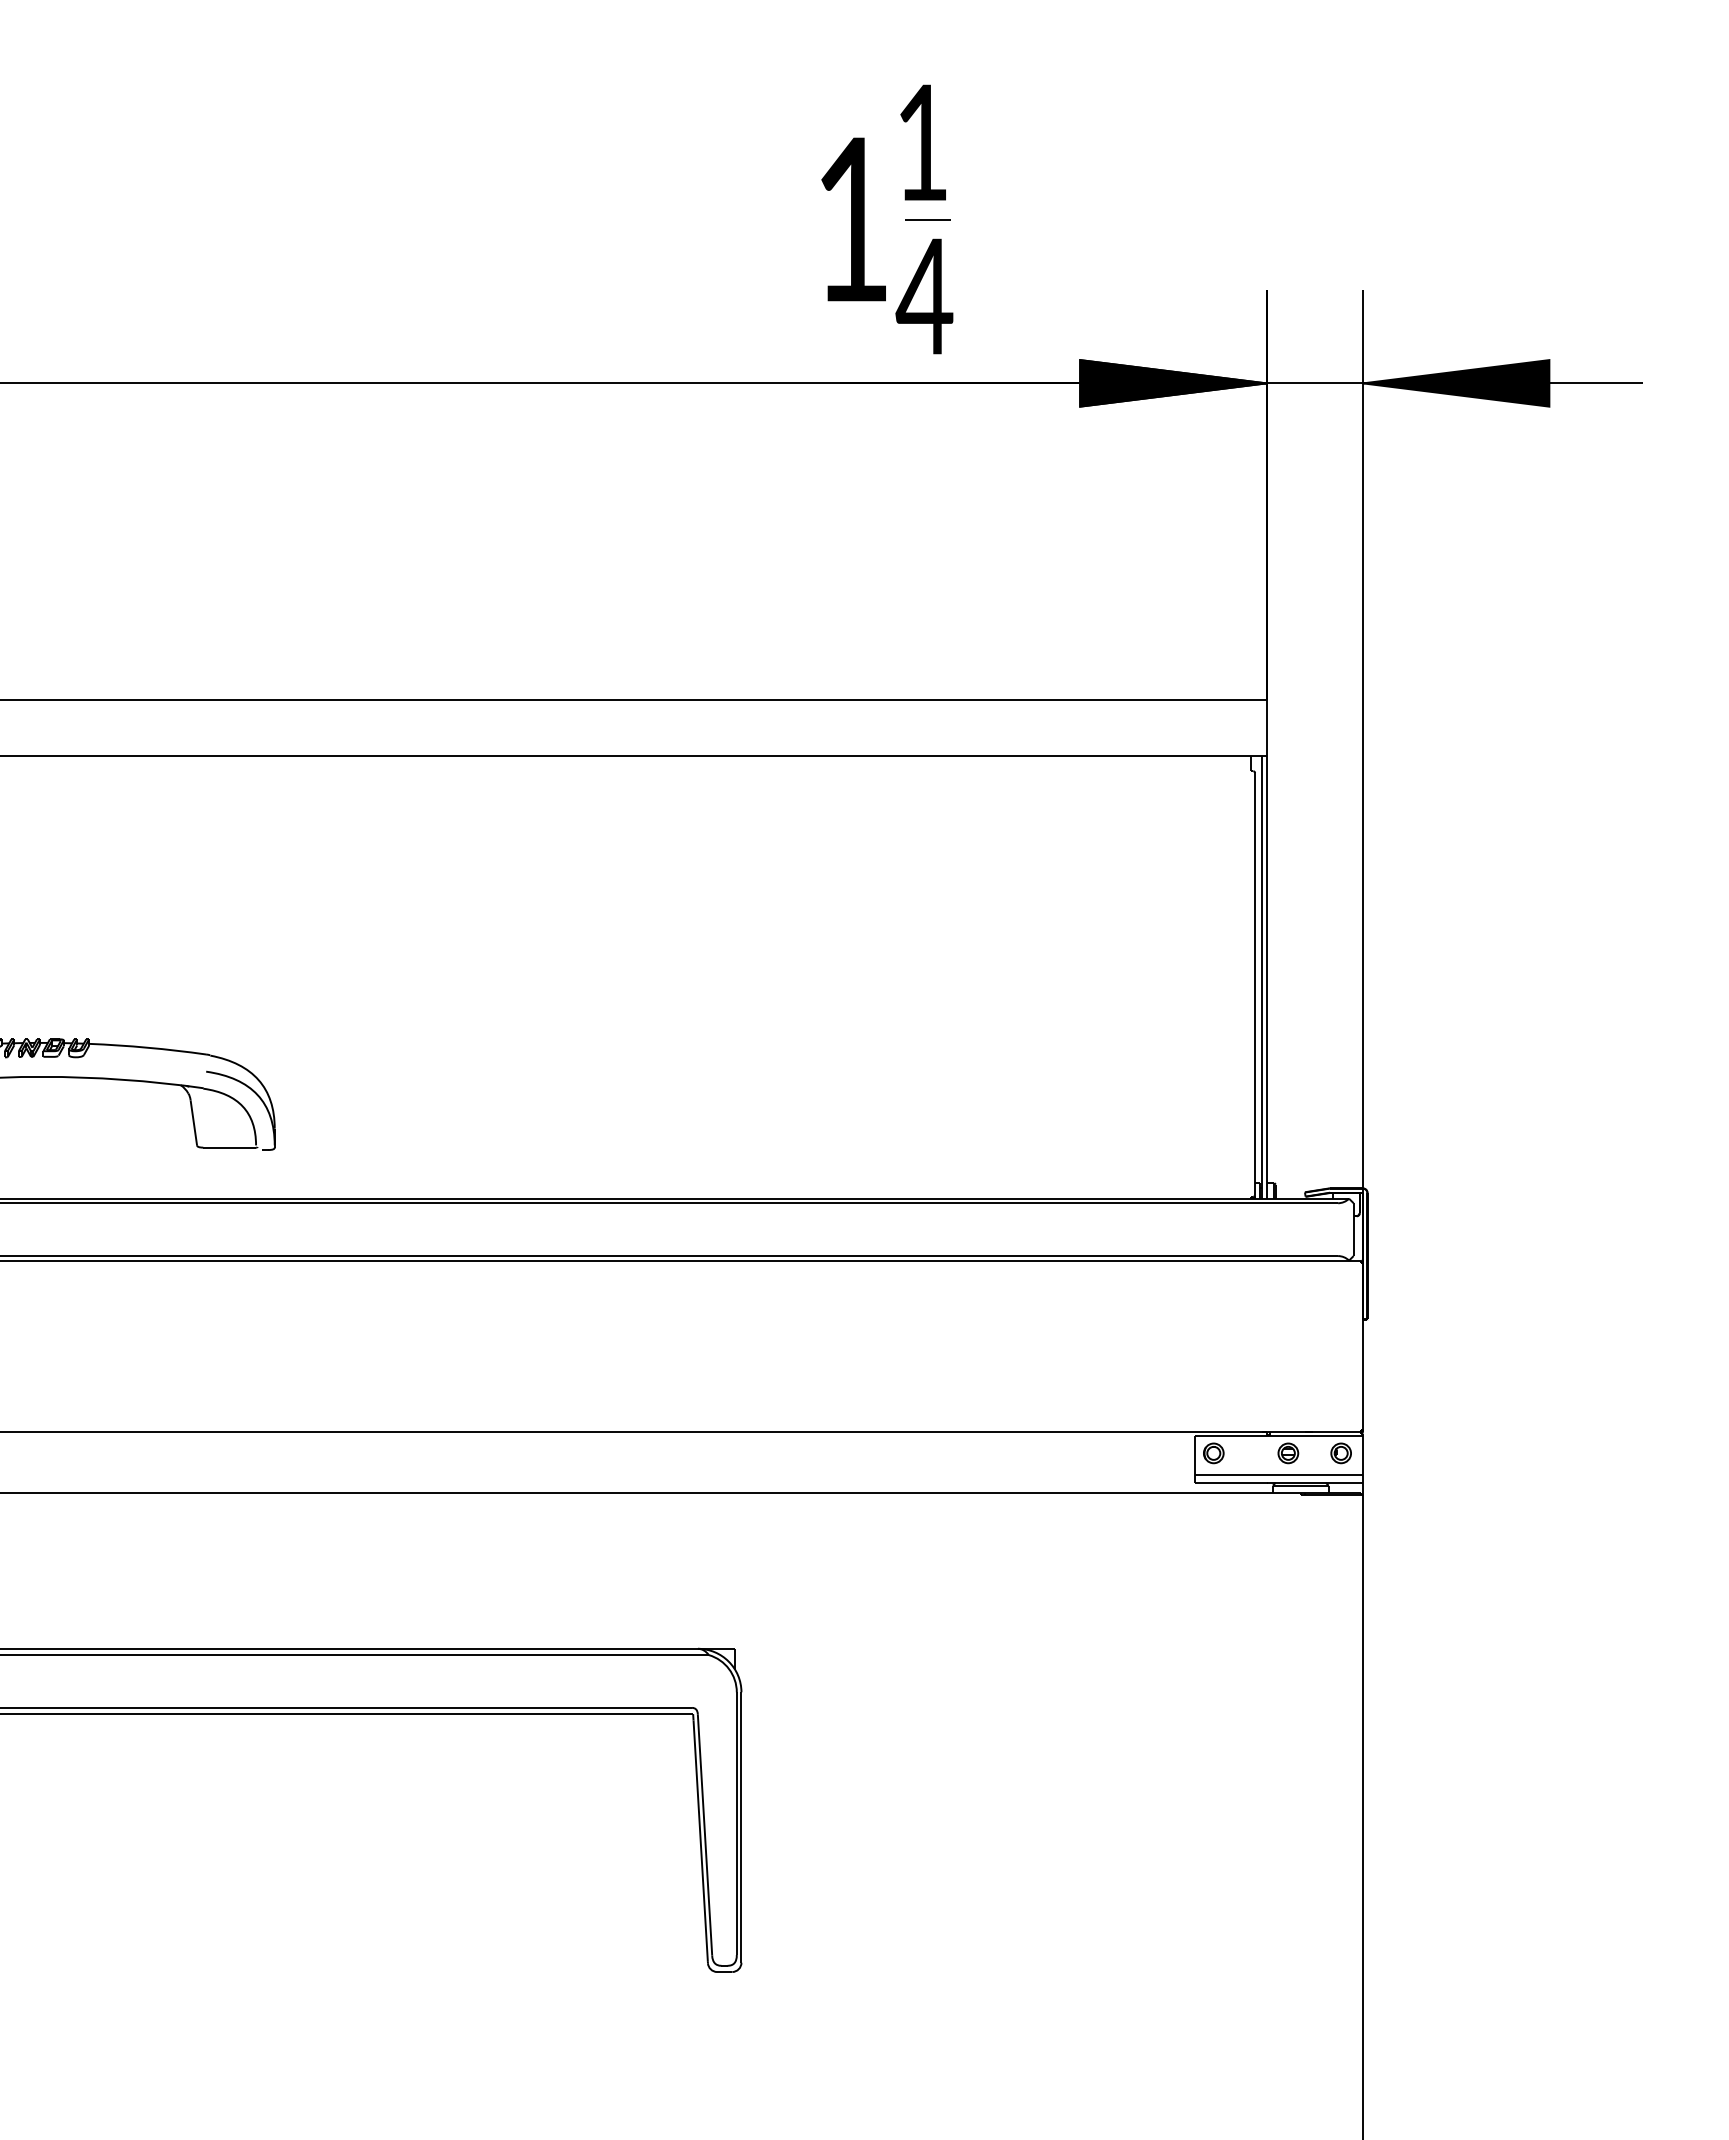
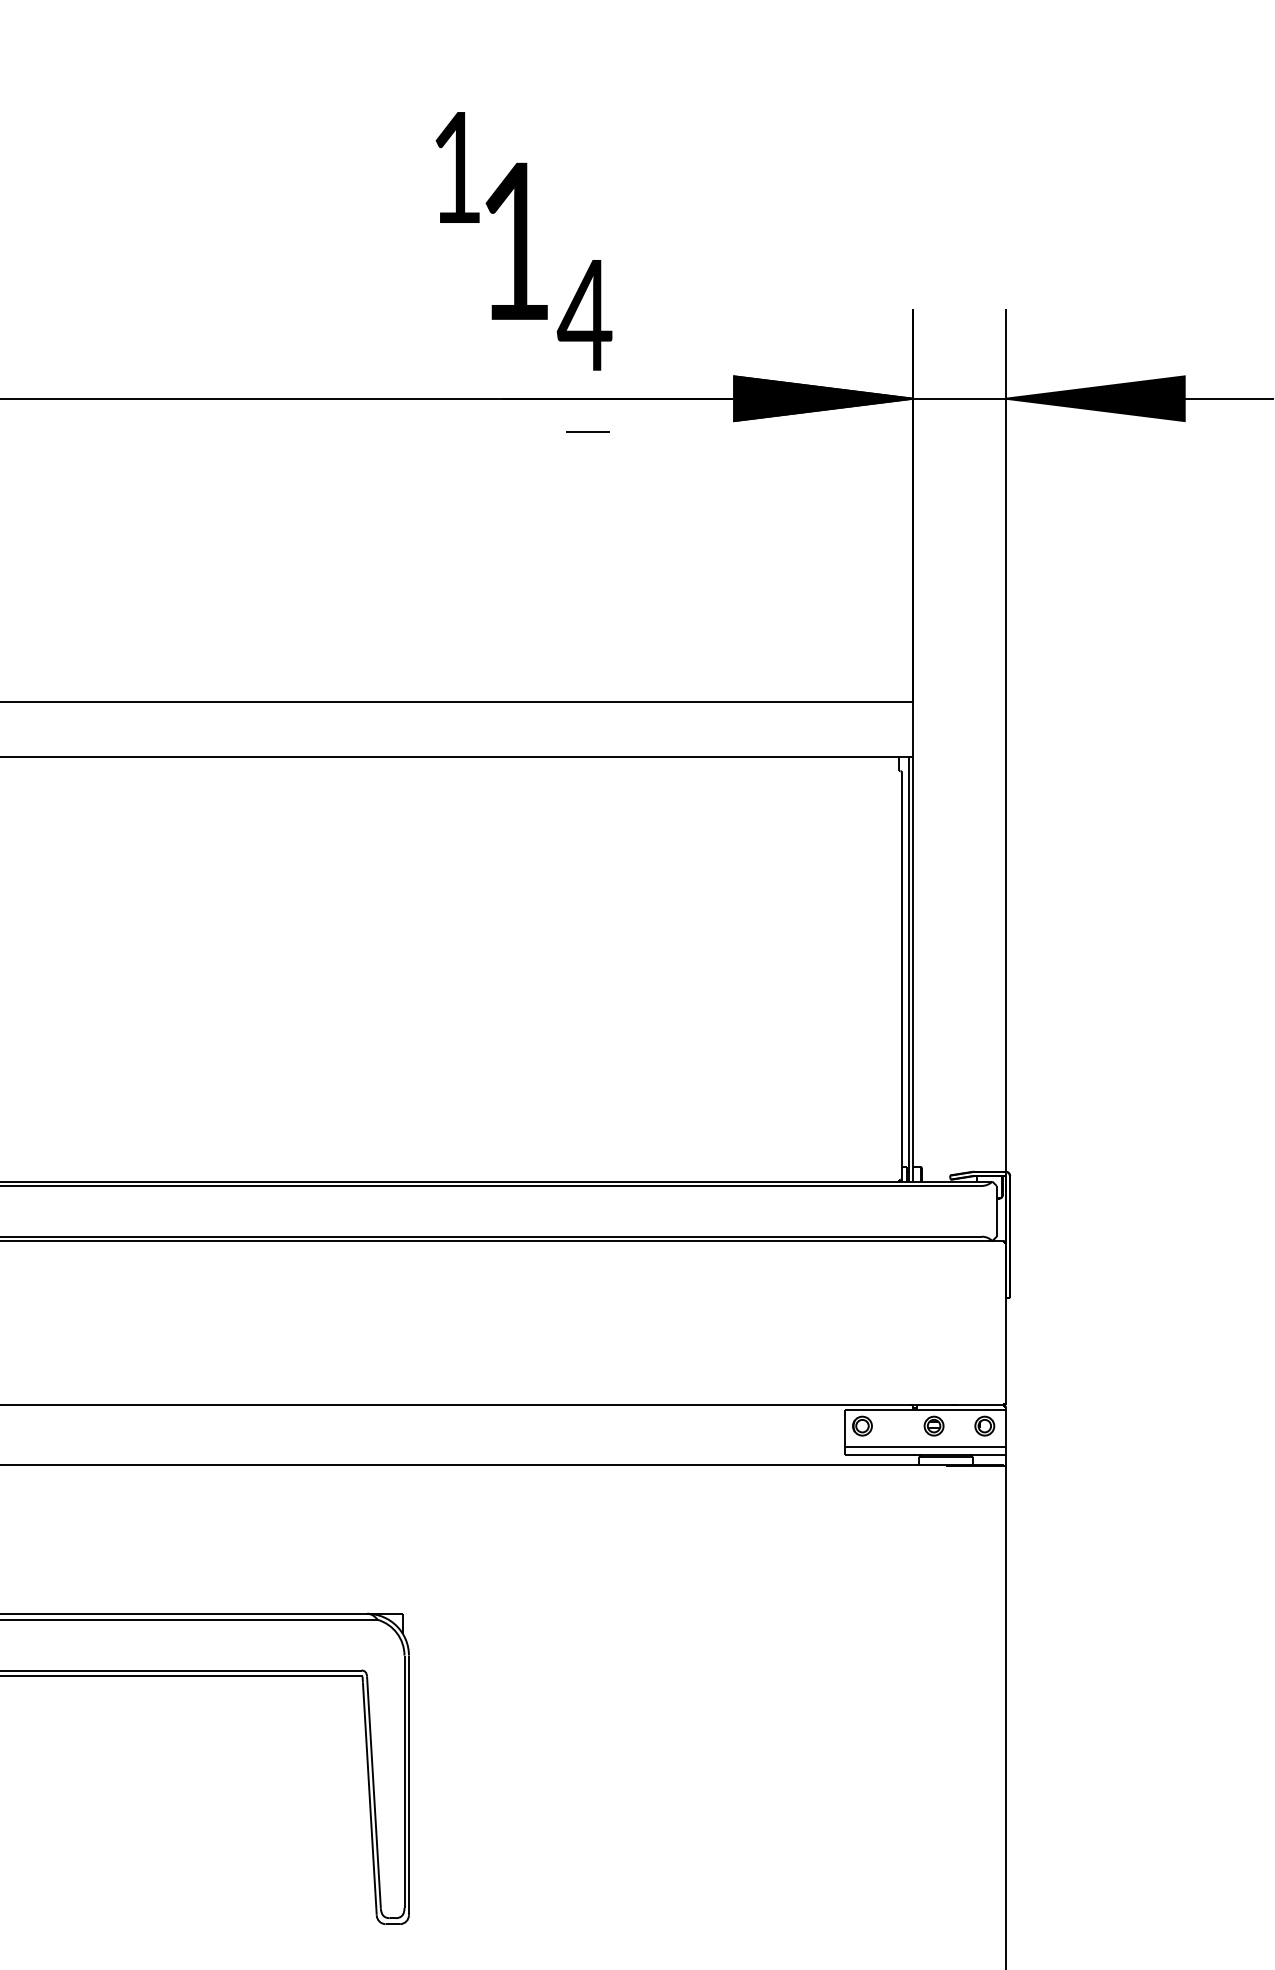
text: (922, 142) -> (457, 167), moved
line: (927, 219) -> (587, 431), moved

